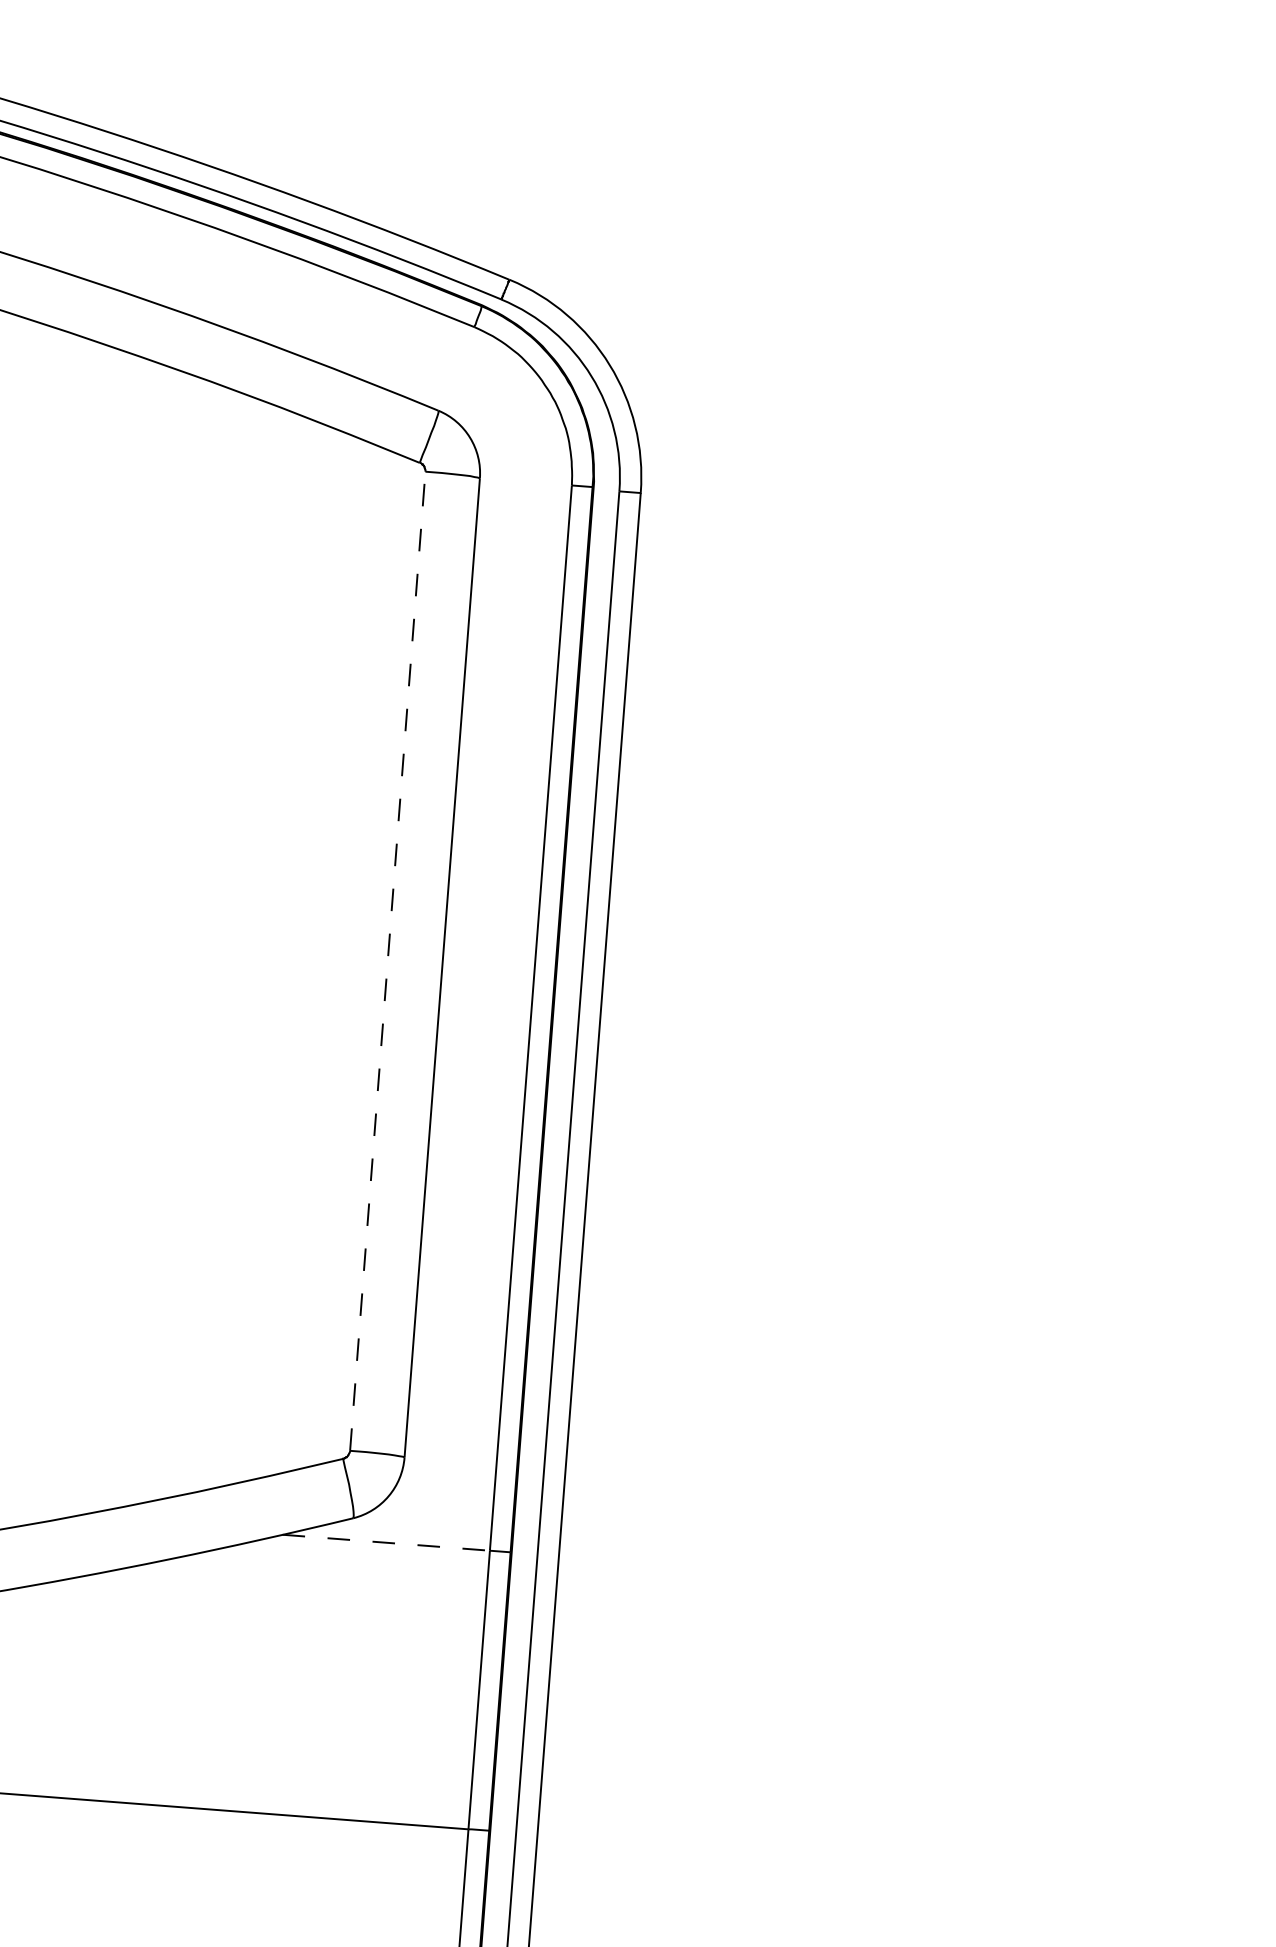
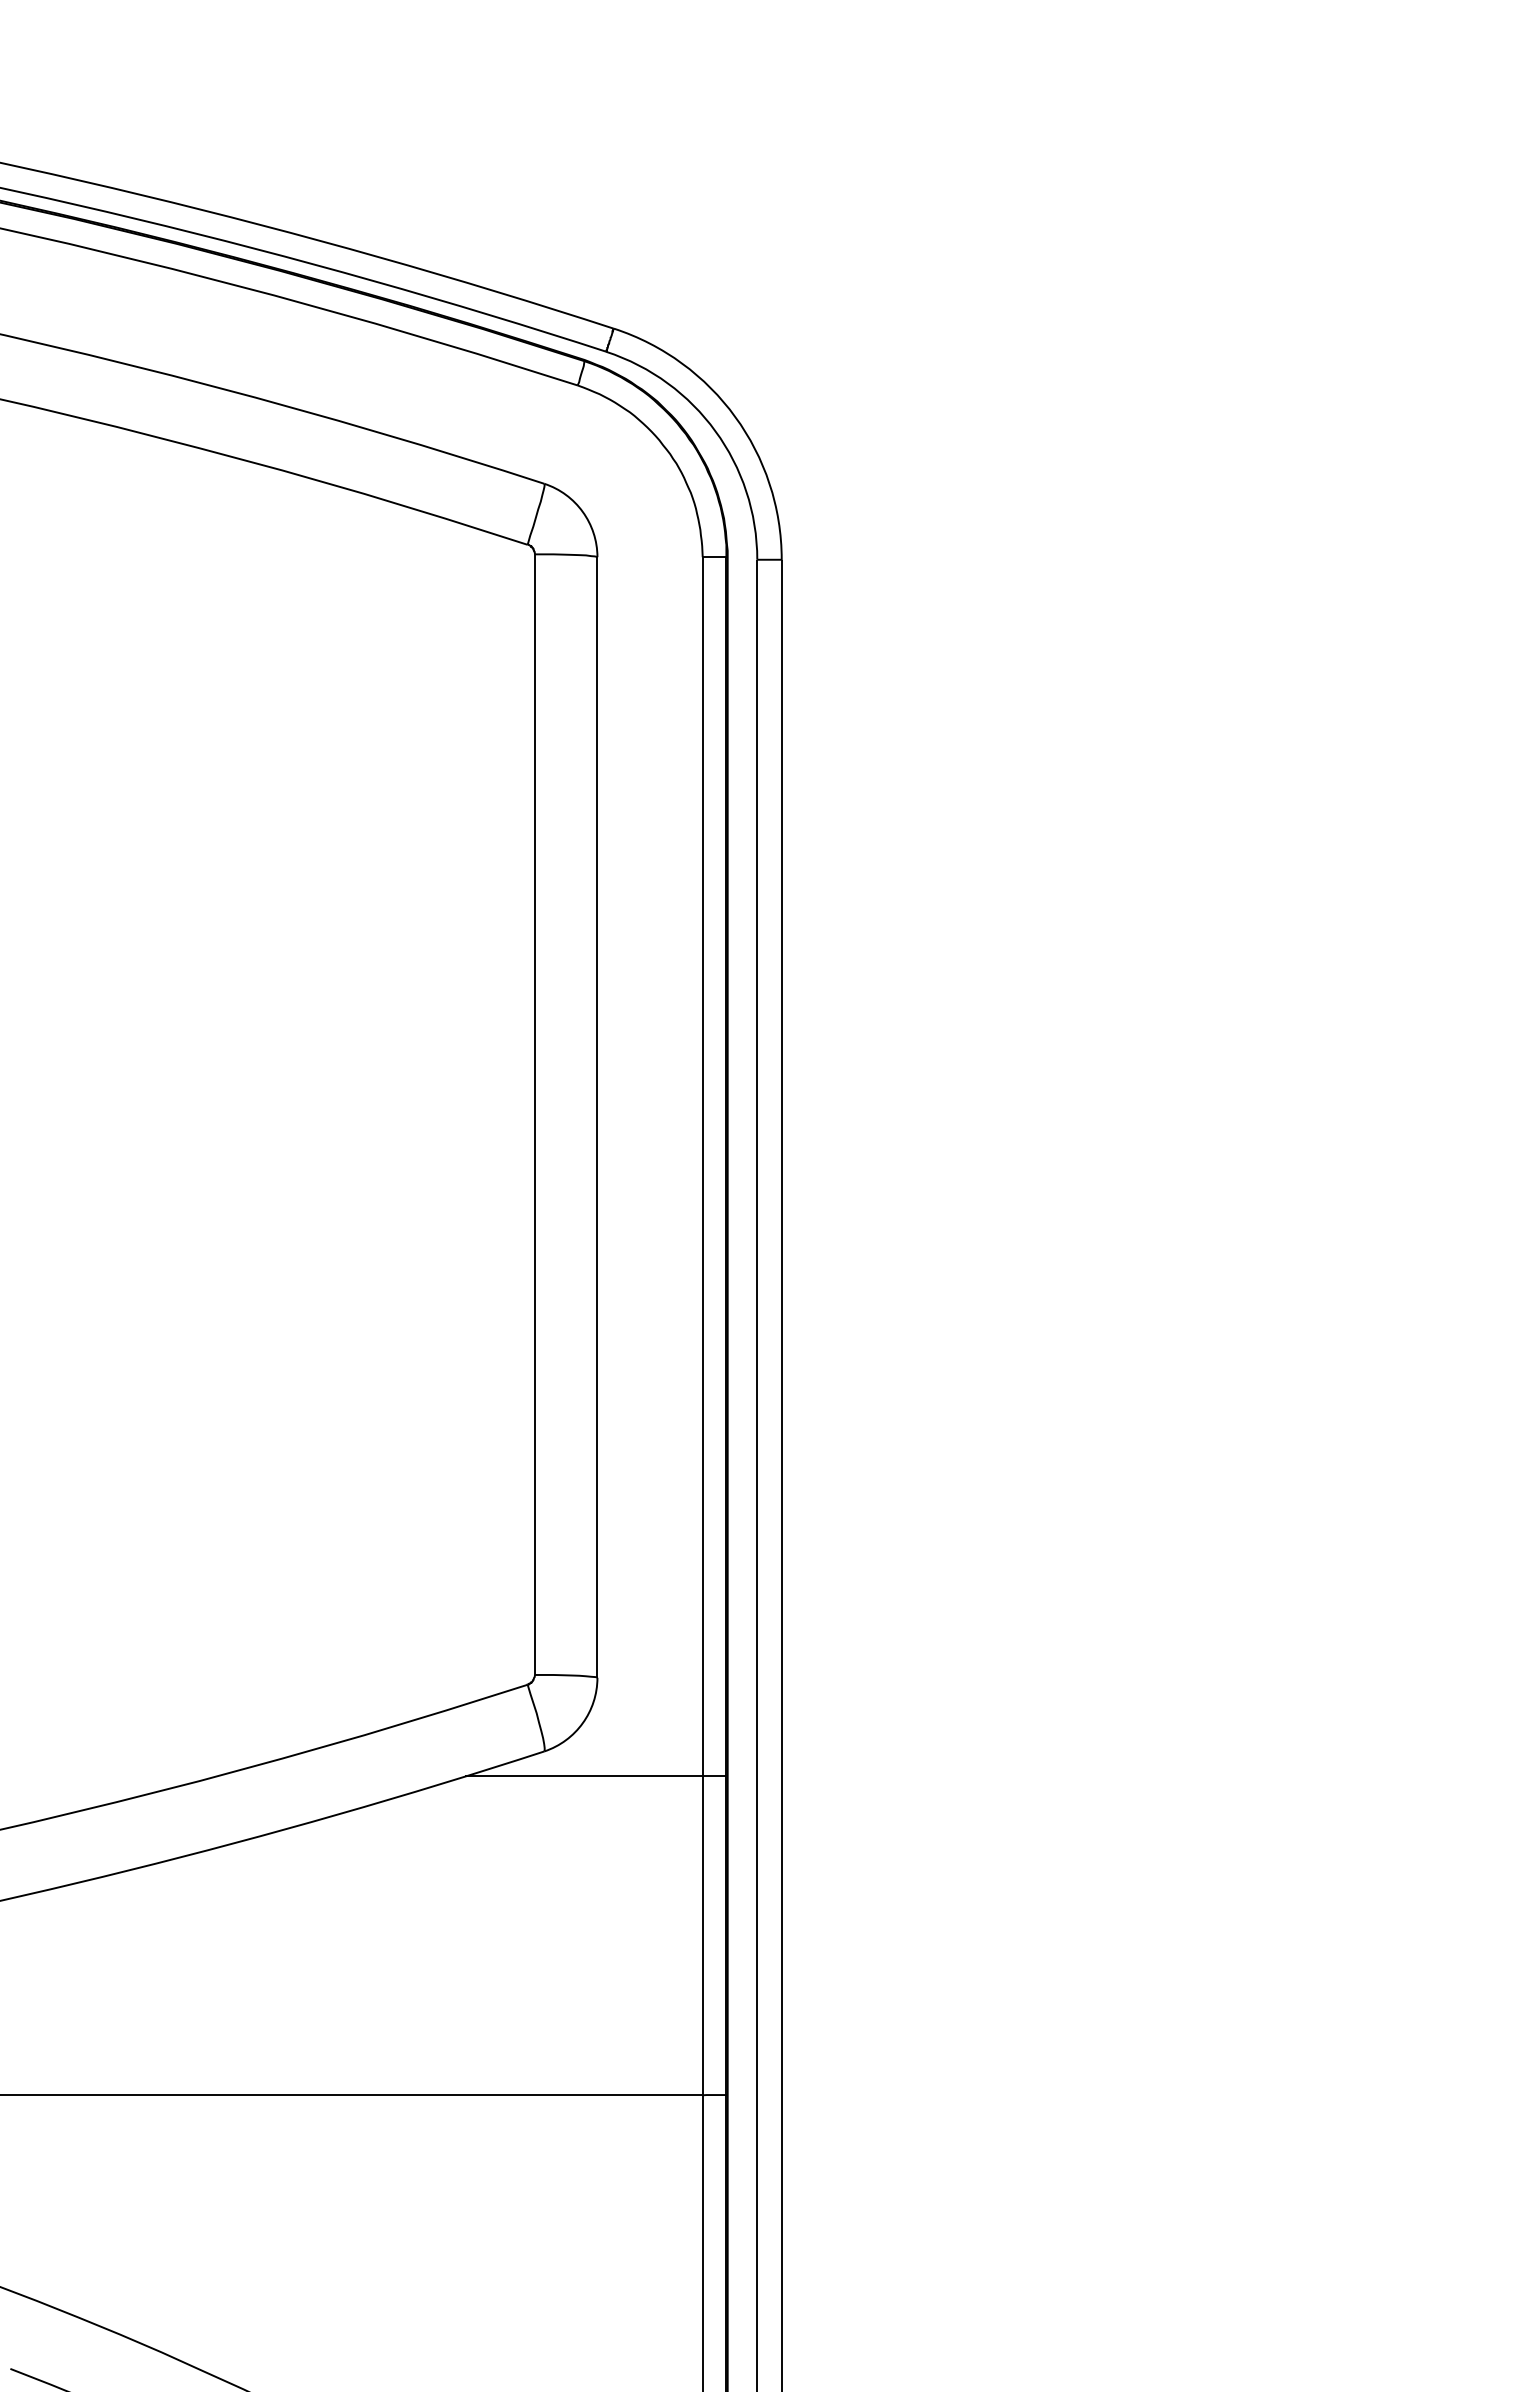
line: (387, 961) -> (534, 1114), dashed -> solid
line: (386, 1542) -> (584, 1776), dashed -> solid

